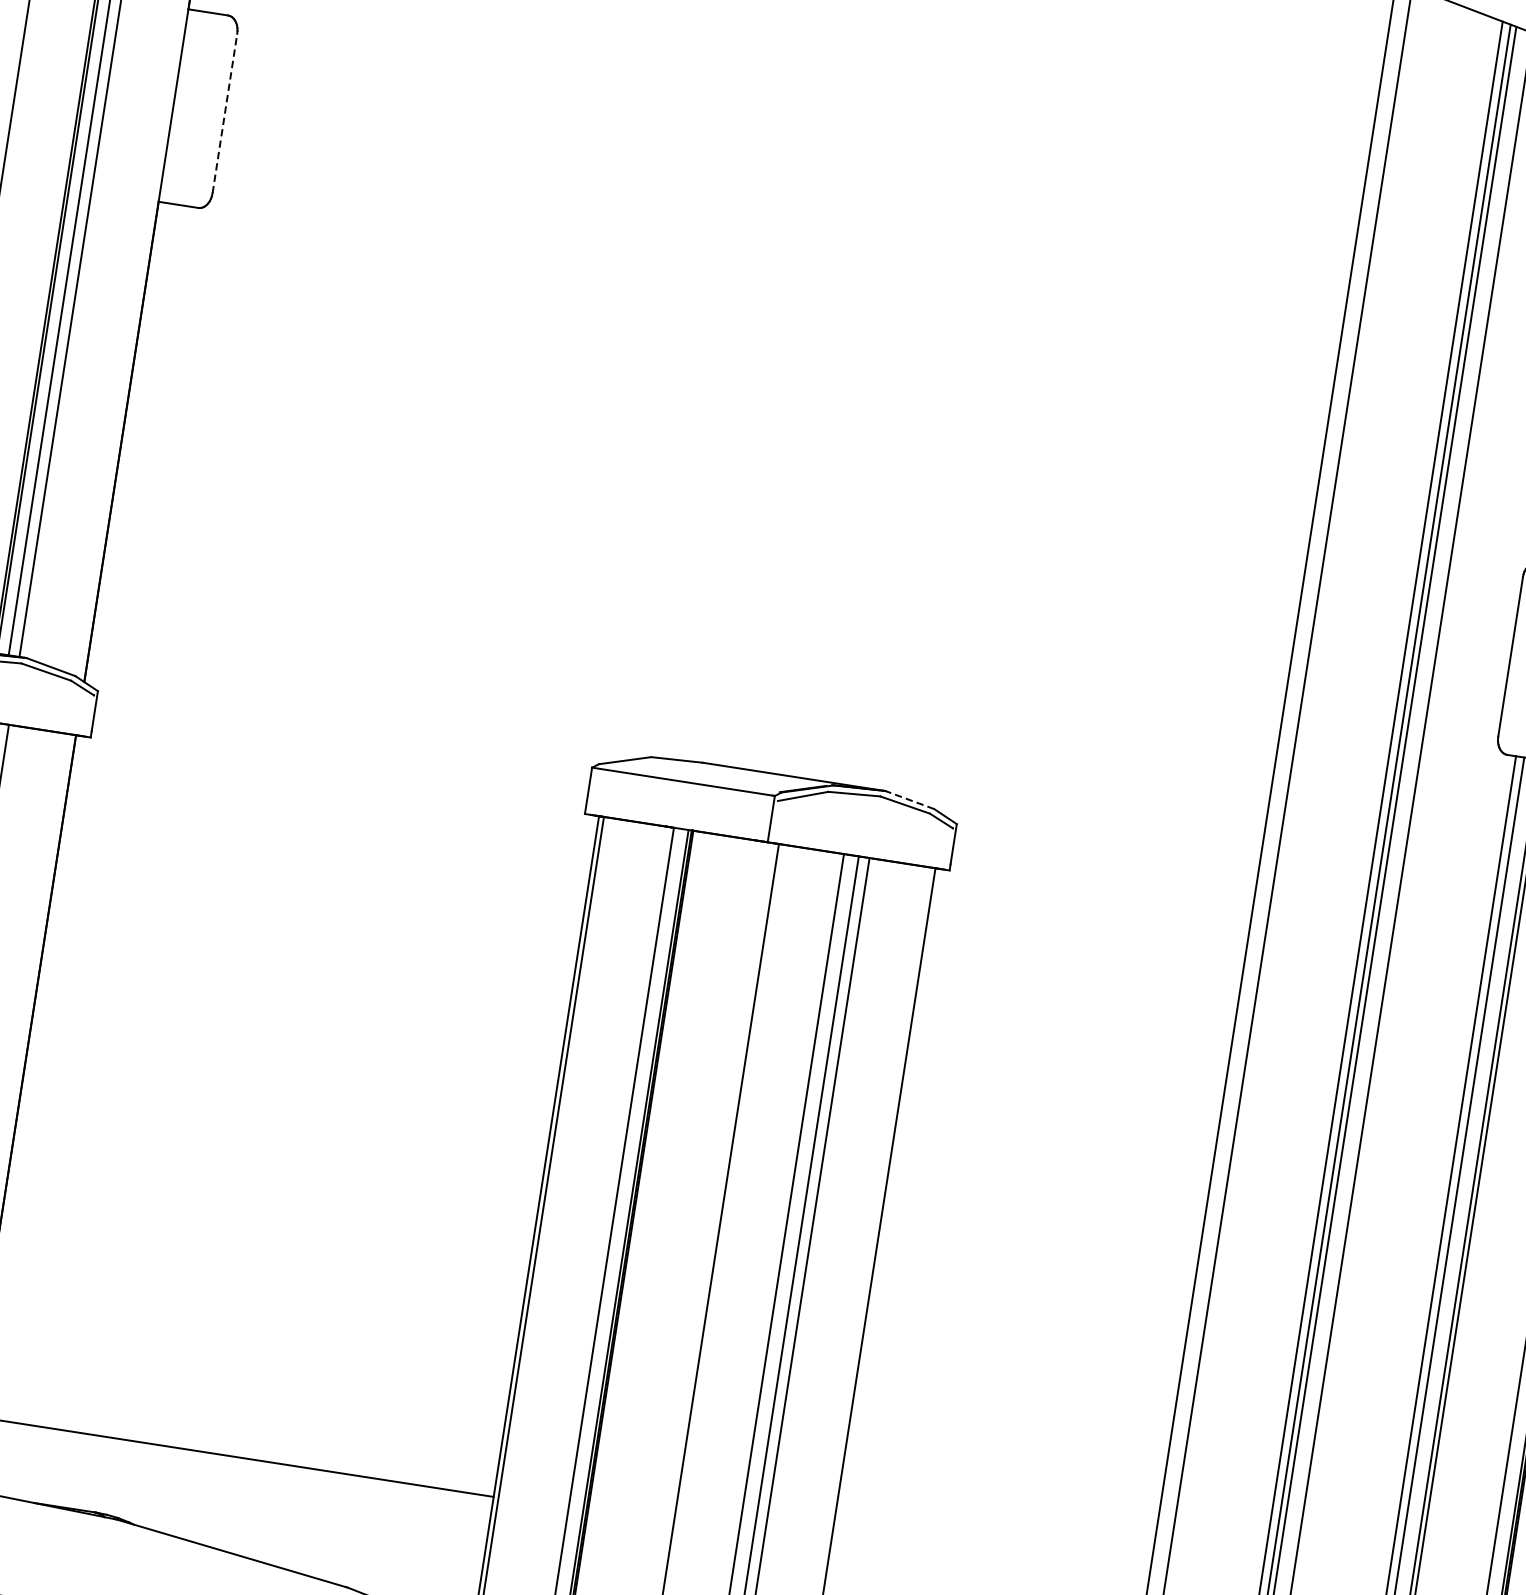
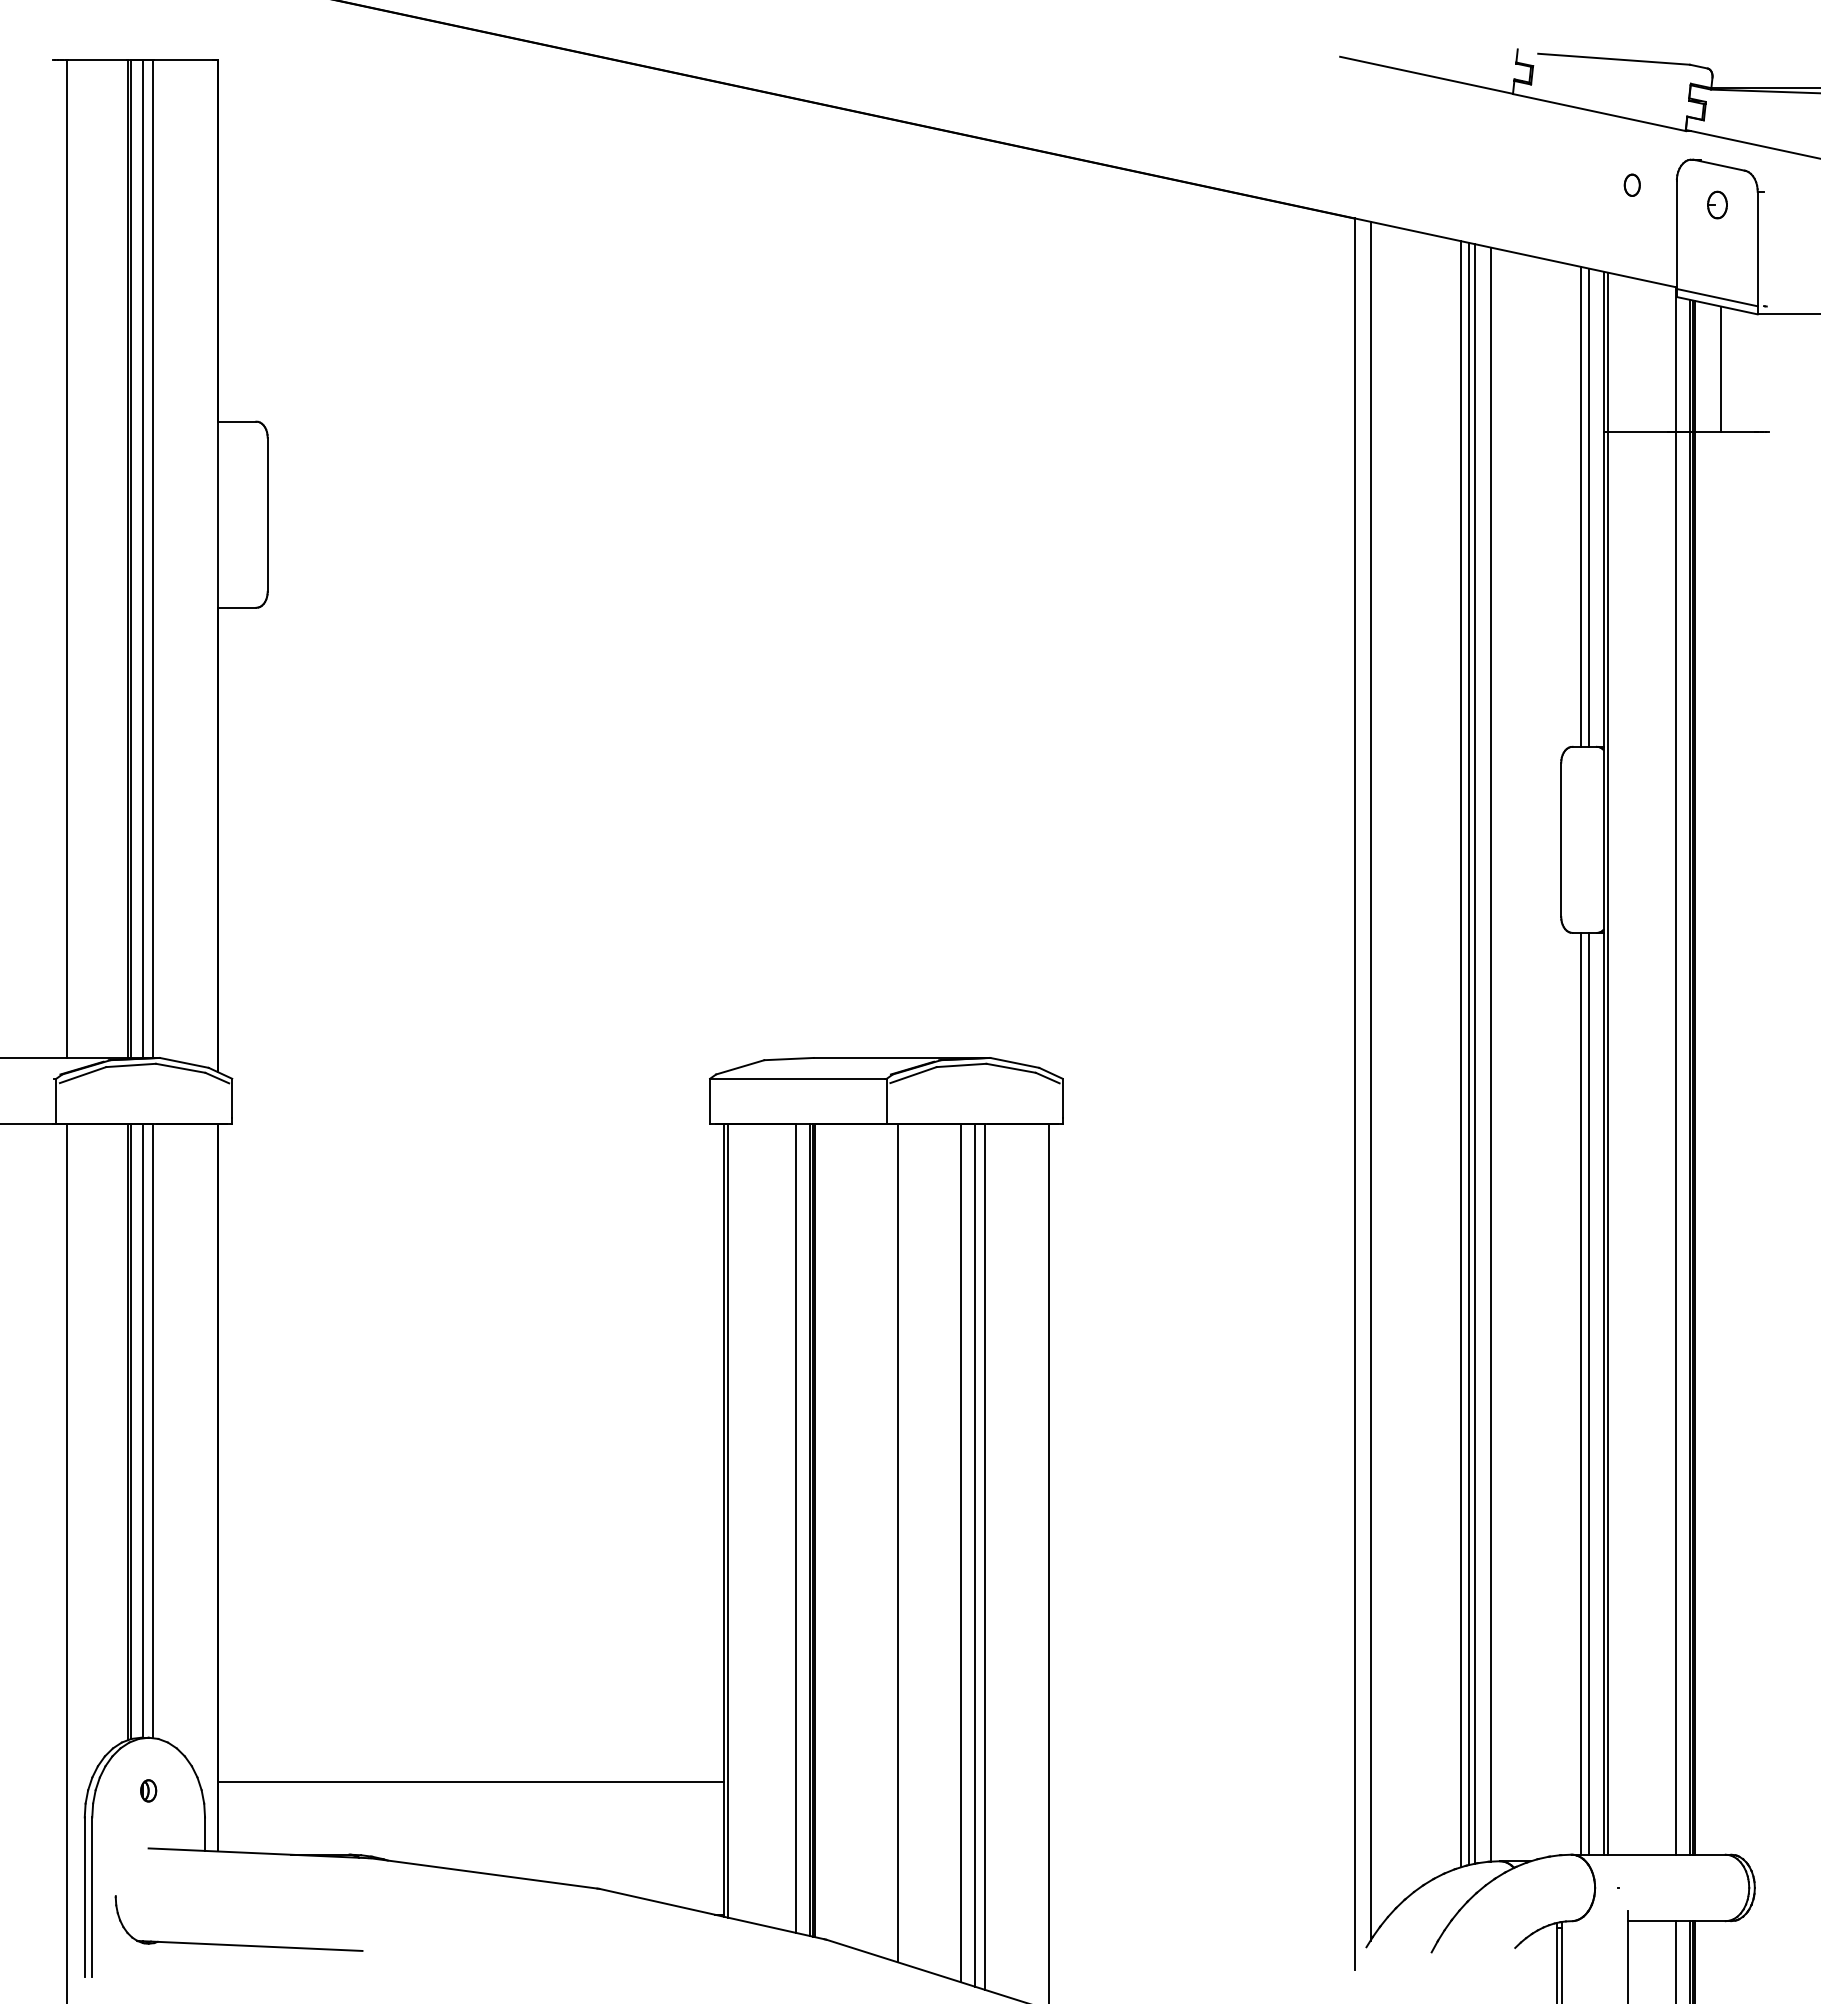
line: (224, 113) -> (267, 514), dashed -> solid
line: (909, 799) -> (1014, 1062), dashed -> solid

